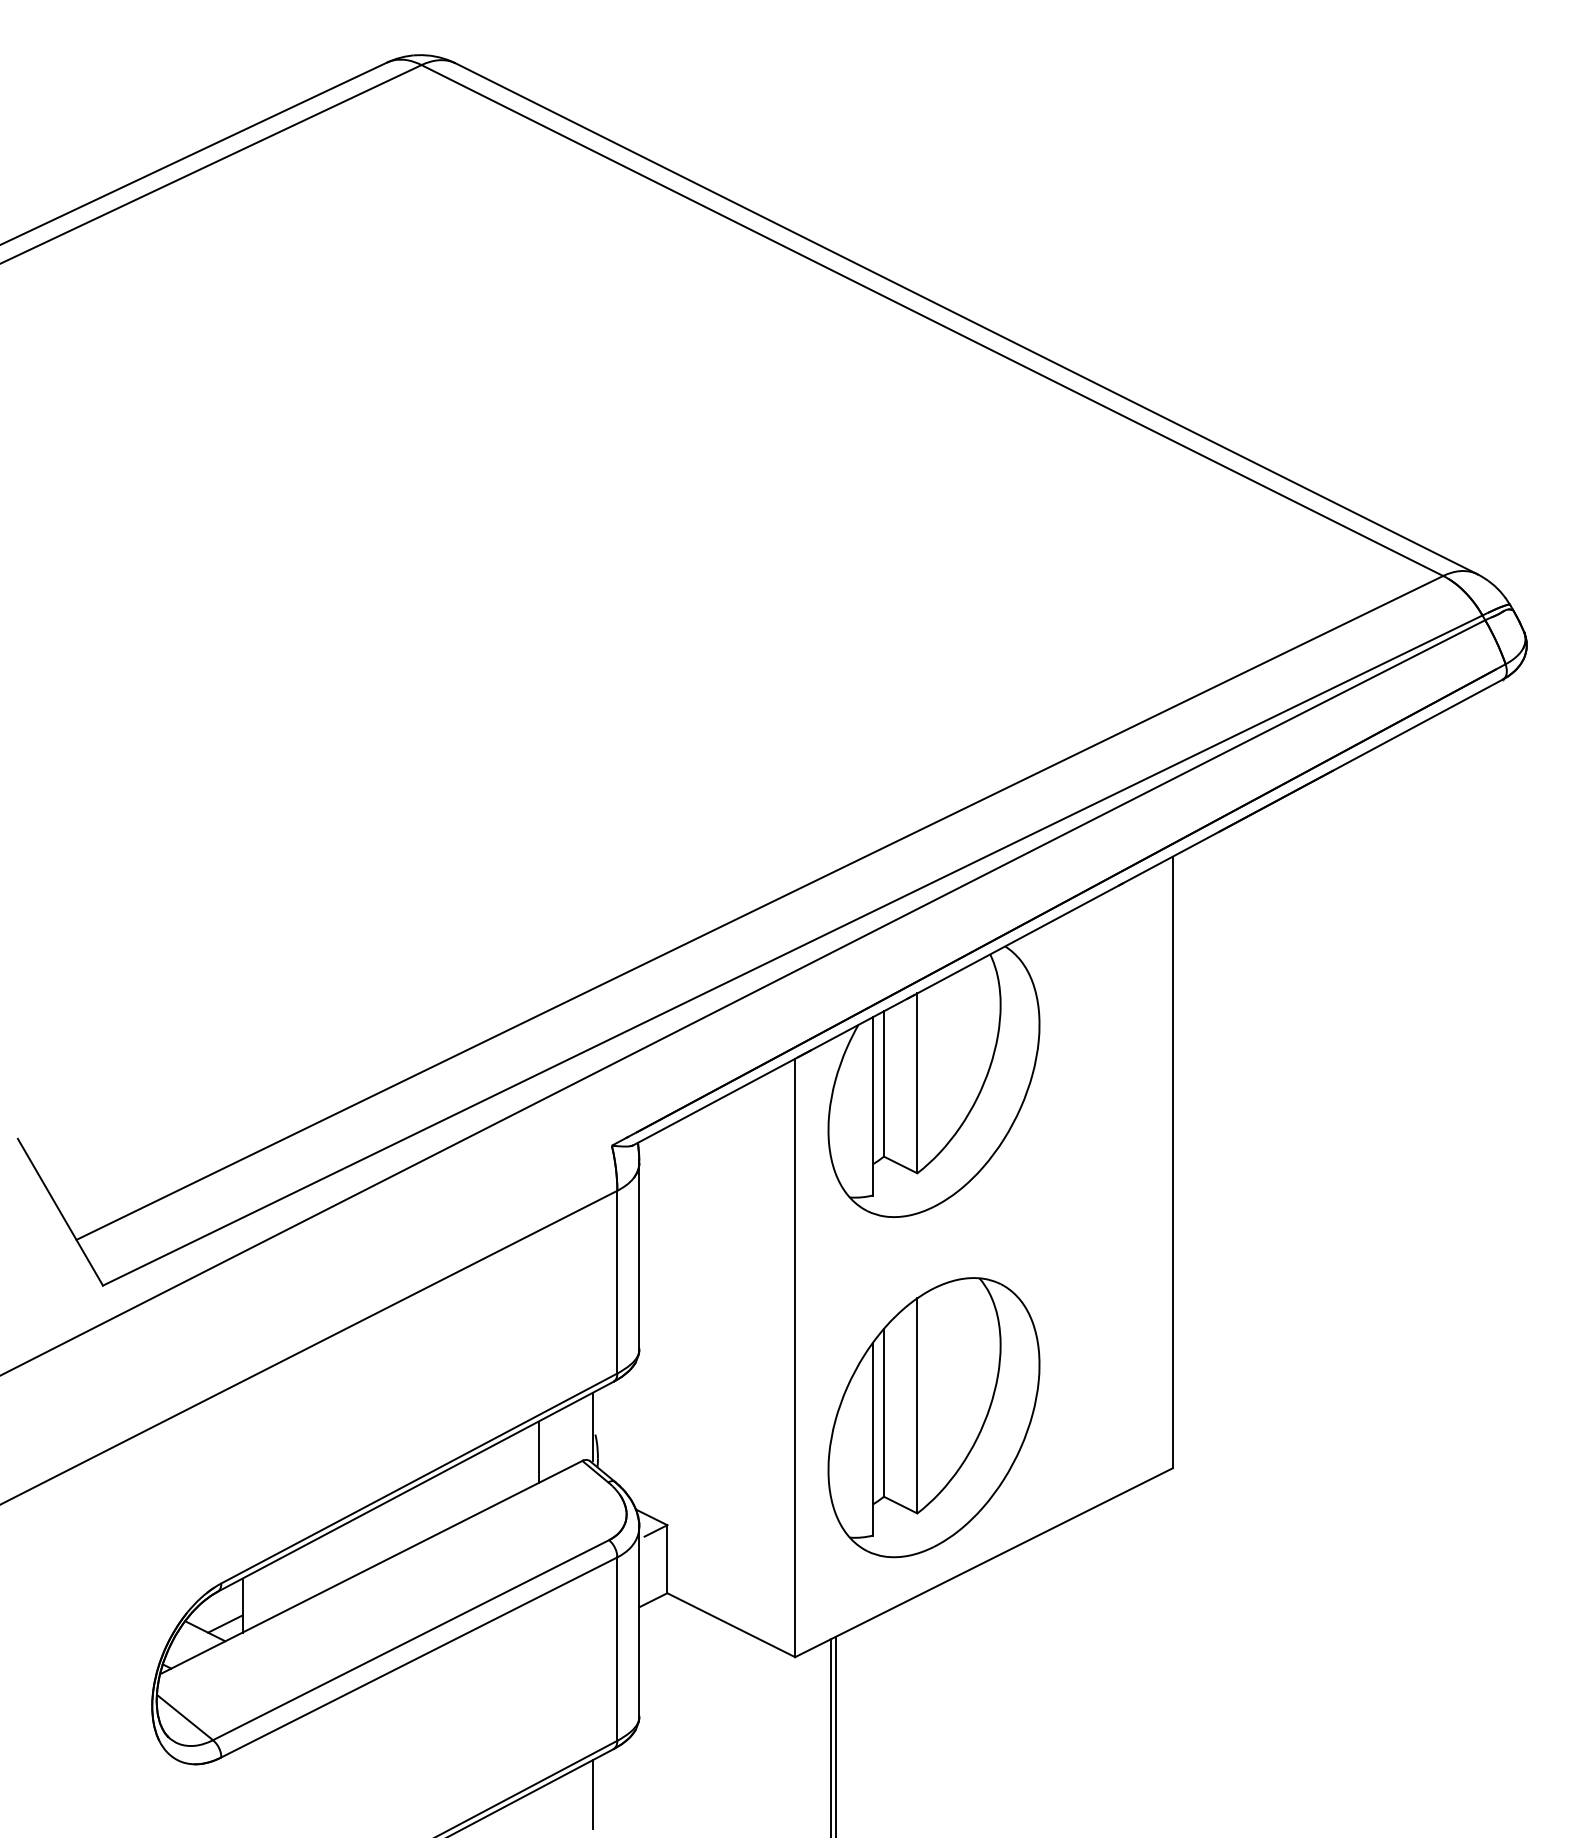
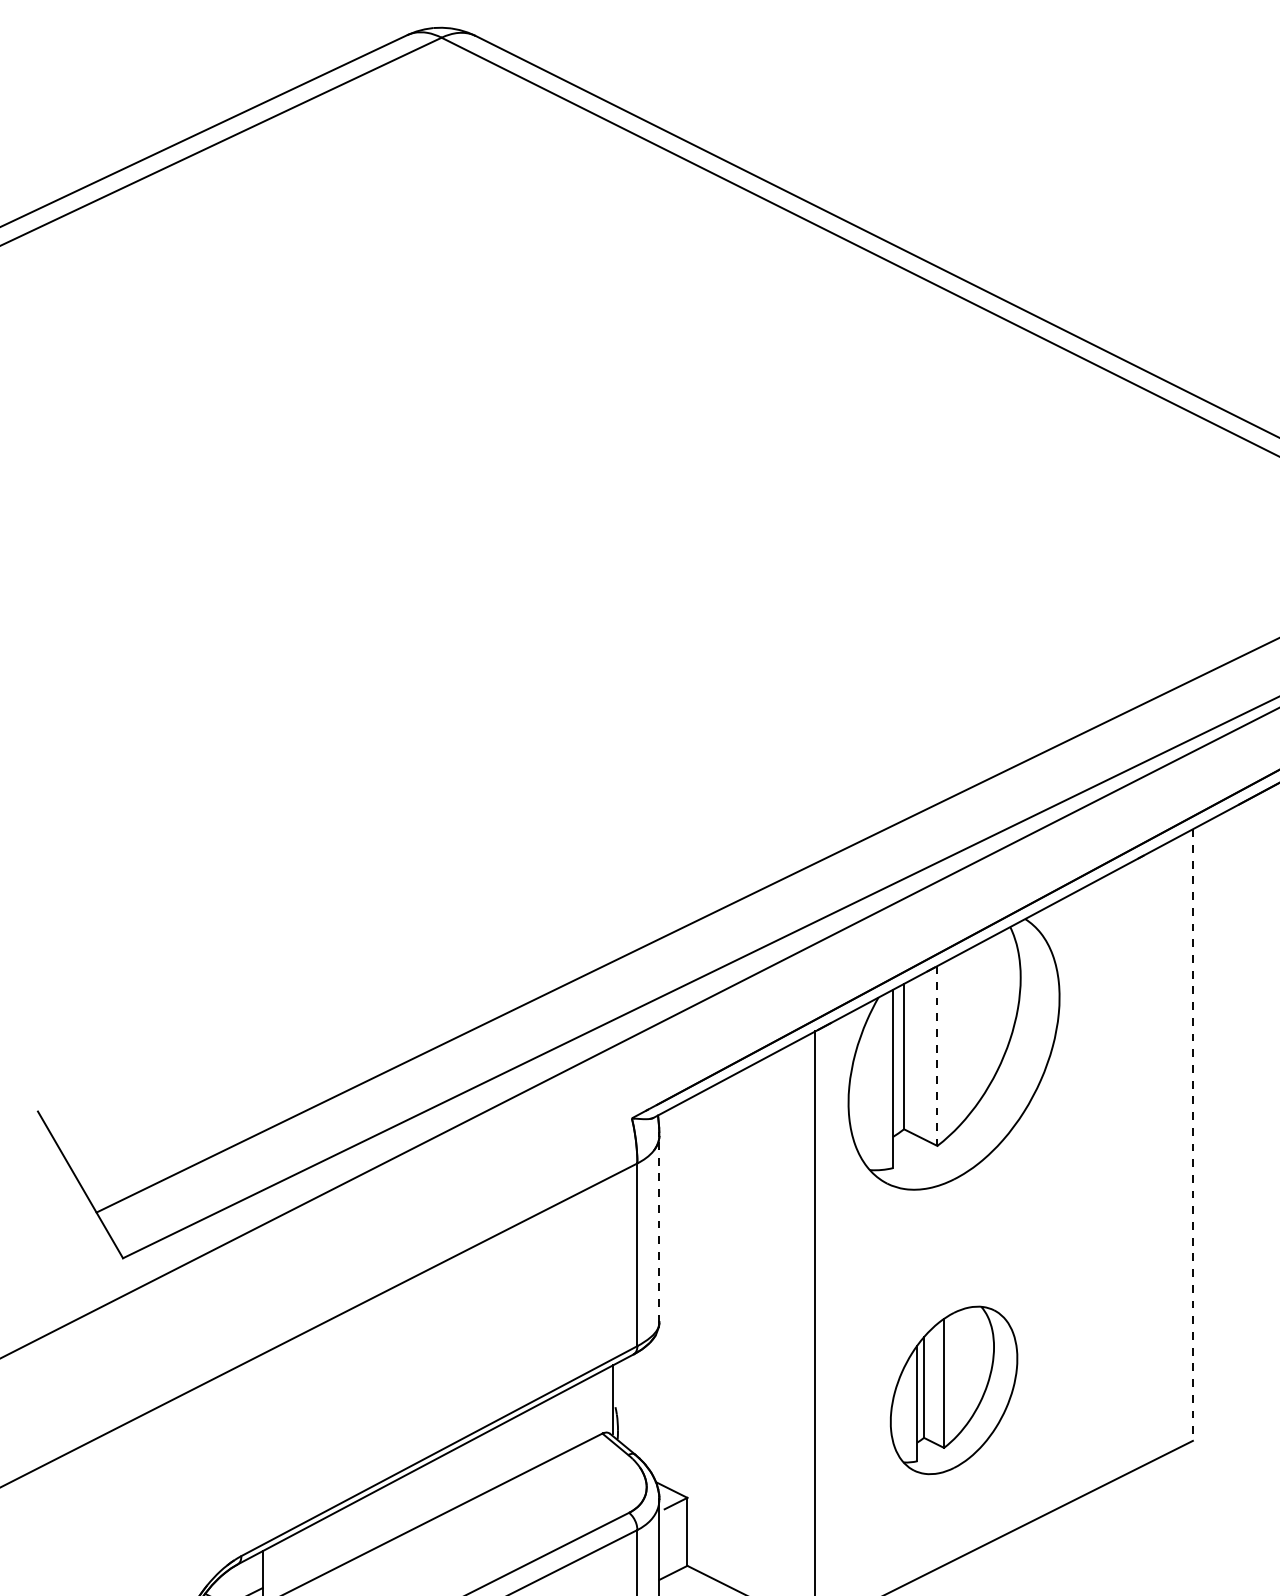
line: (917, 1083) -> (937, 1056), solid -> dashed
line: (1172, 1162) -> (1192, 1135), solid -> dashed
line: (639, 1256) -> (659, 1229), solid -> dashed
part: (933, 1417) -> (953, 1390), size x0.6
line: (538, 1452) -> (558, 1425), removed

